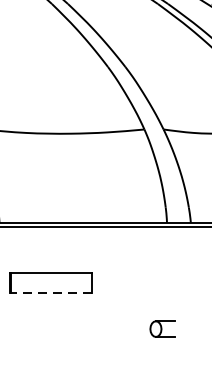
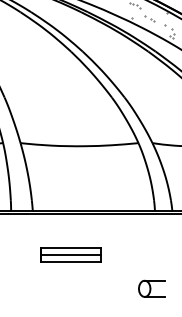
line: (51, 283) -> (70, 255), added
line: (51, 293) -> (70, 262), dashed -> solid
part: (162, 328) -> (151, 288), size x1.43

